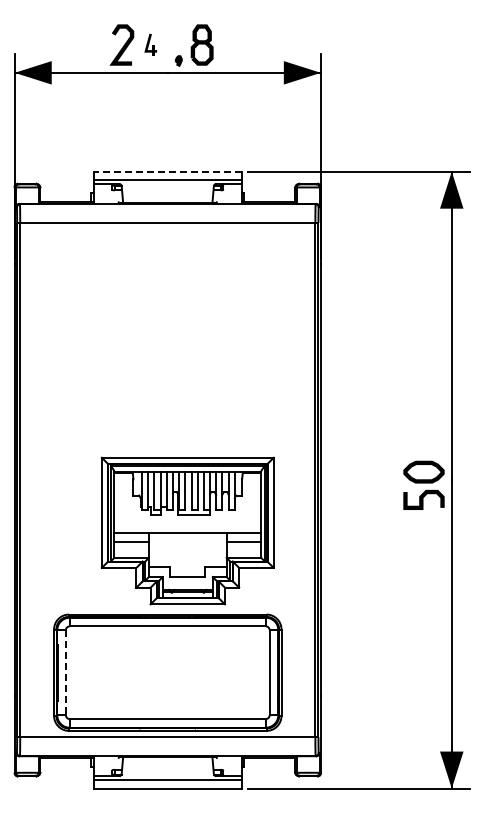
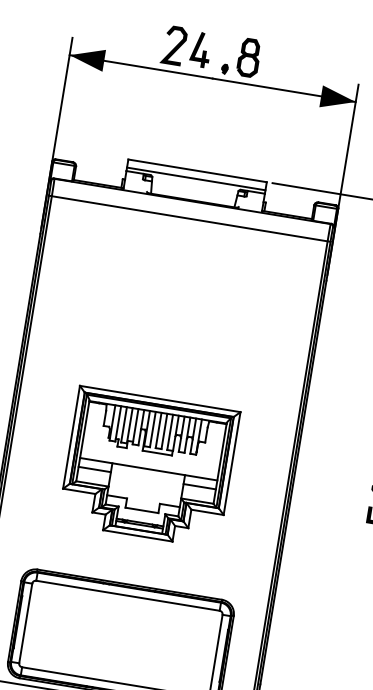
part: (150, 44) -> (200, 49), size x1.67
line: (167, 171) -> (197, 170), dashed -> solid
part: (187, 530) -> (148, 466), moved
line: (65, 672) -> (25, 623), dashed -> solid

